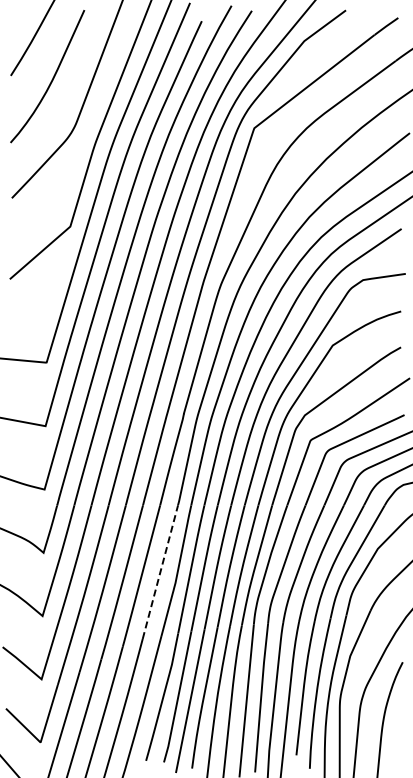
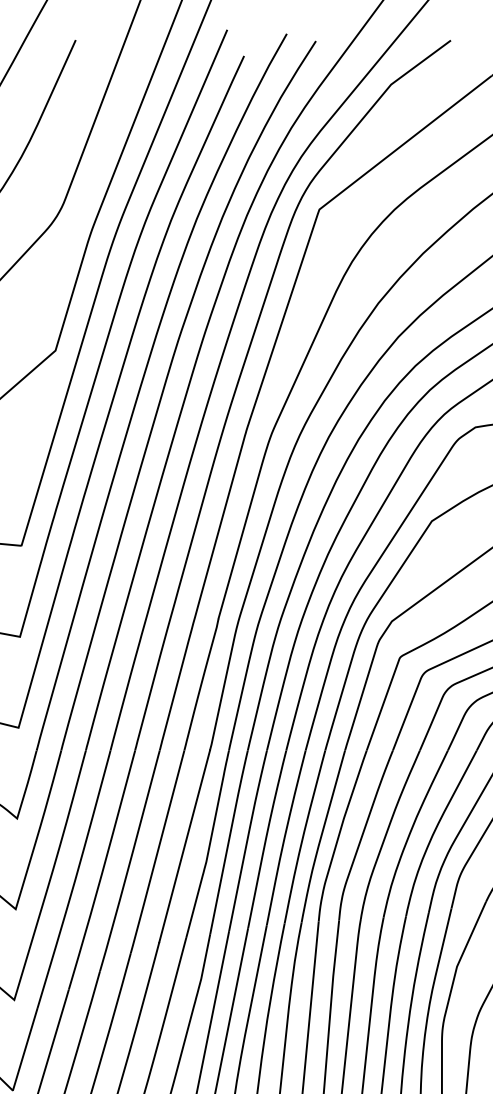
line: (160, 571) -> (184, 845), dashed -> solid

